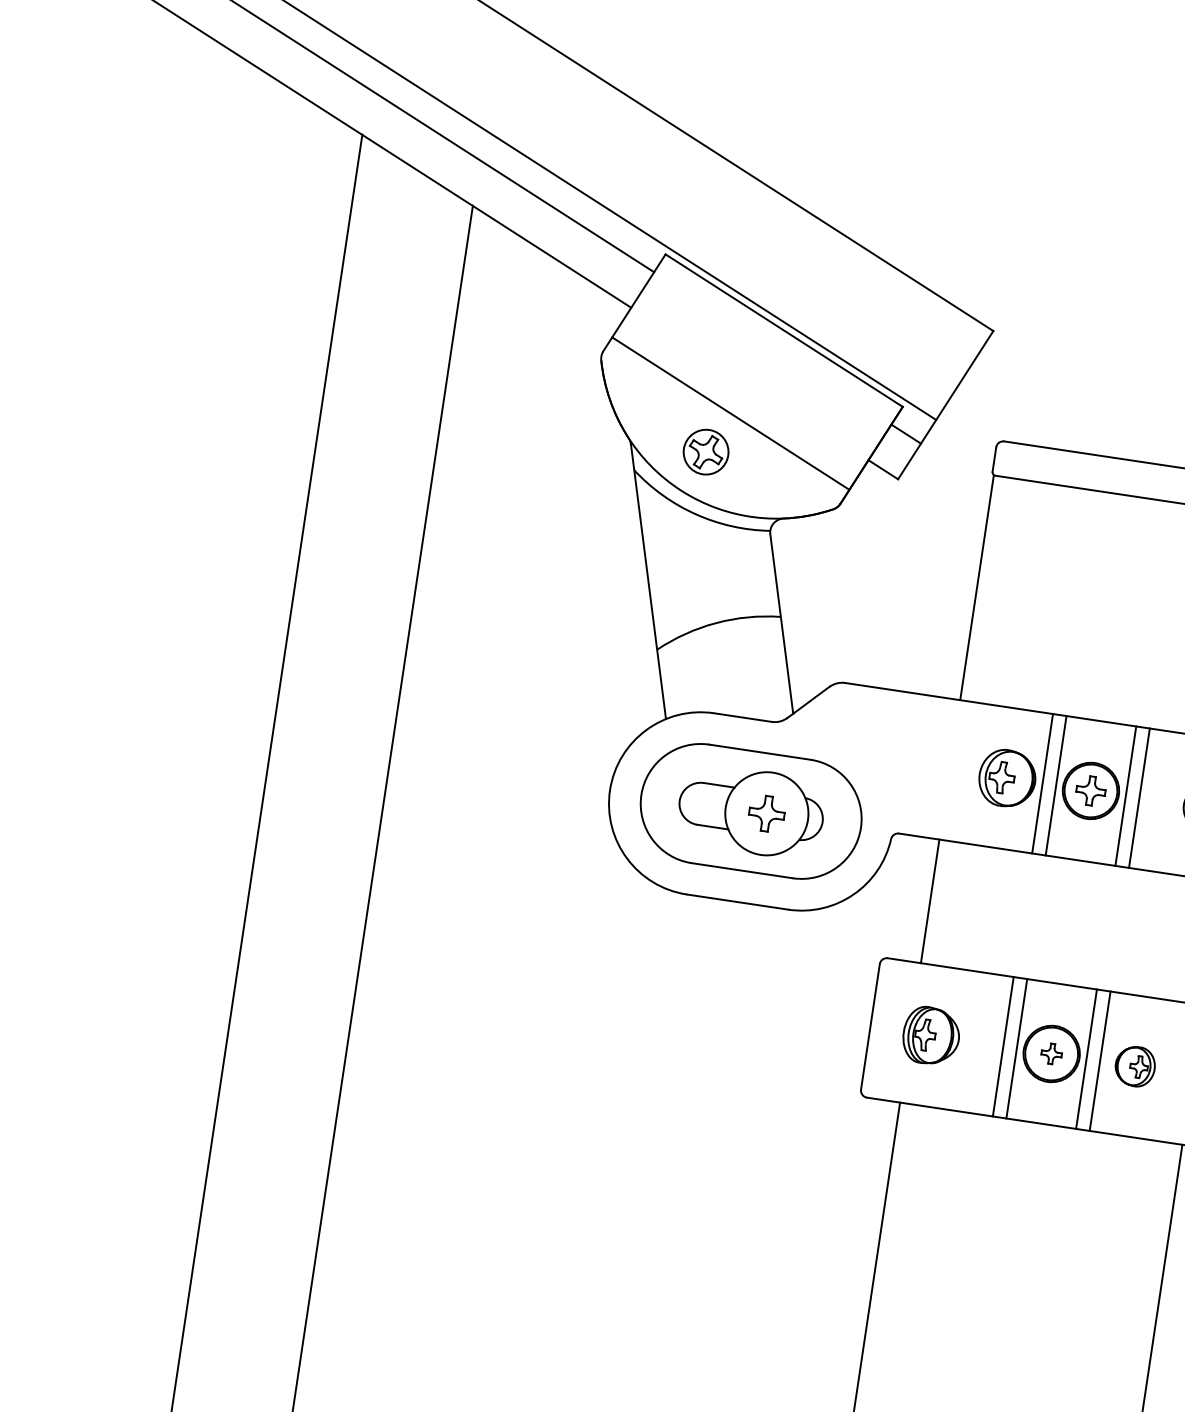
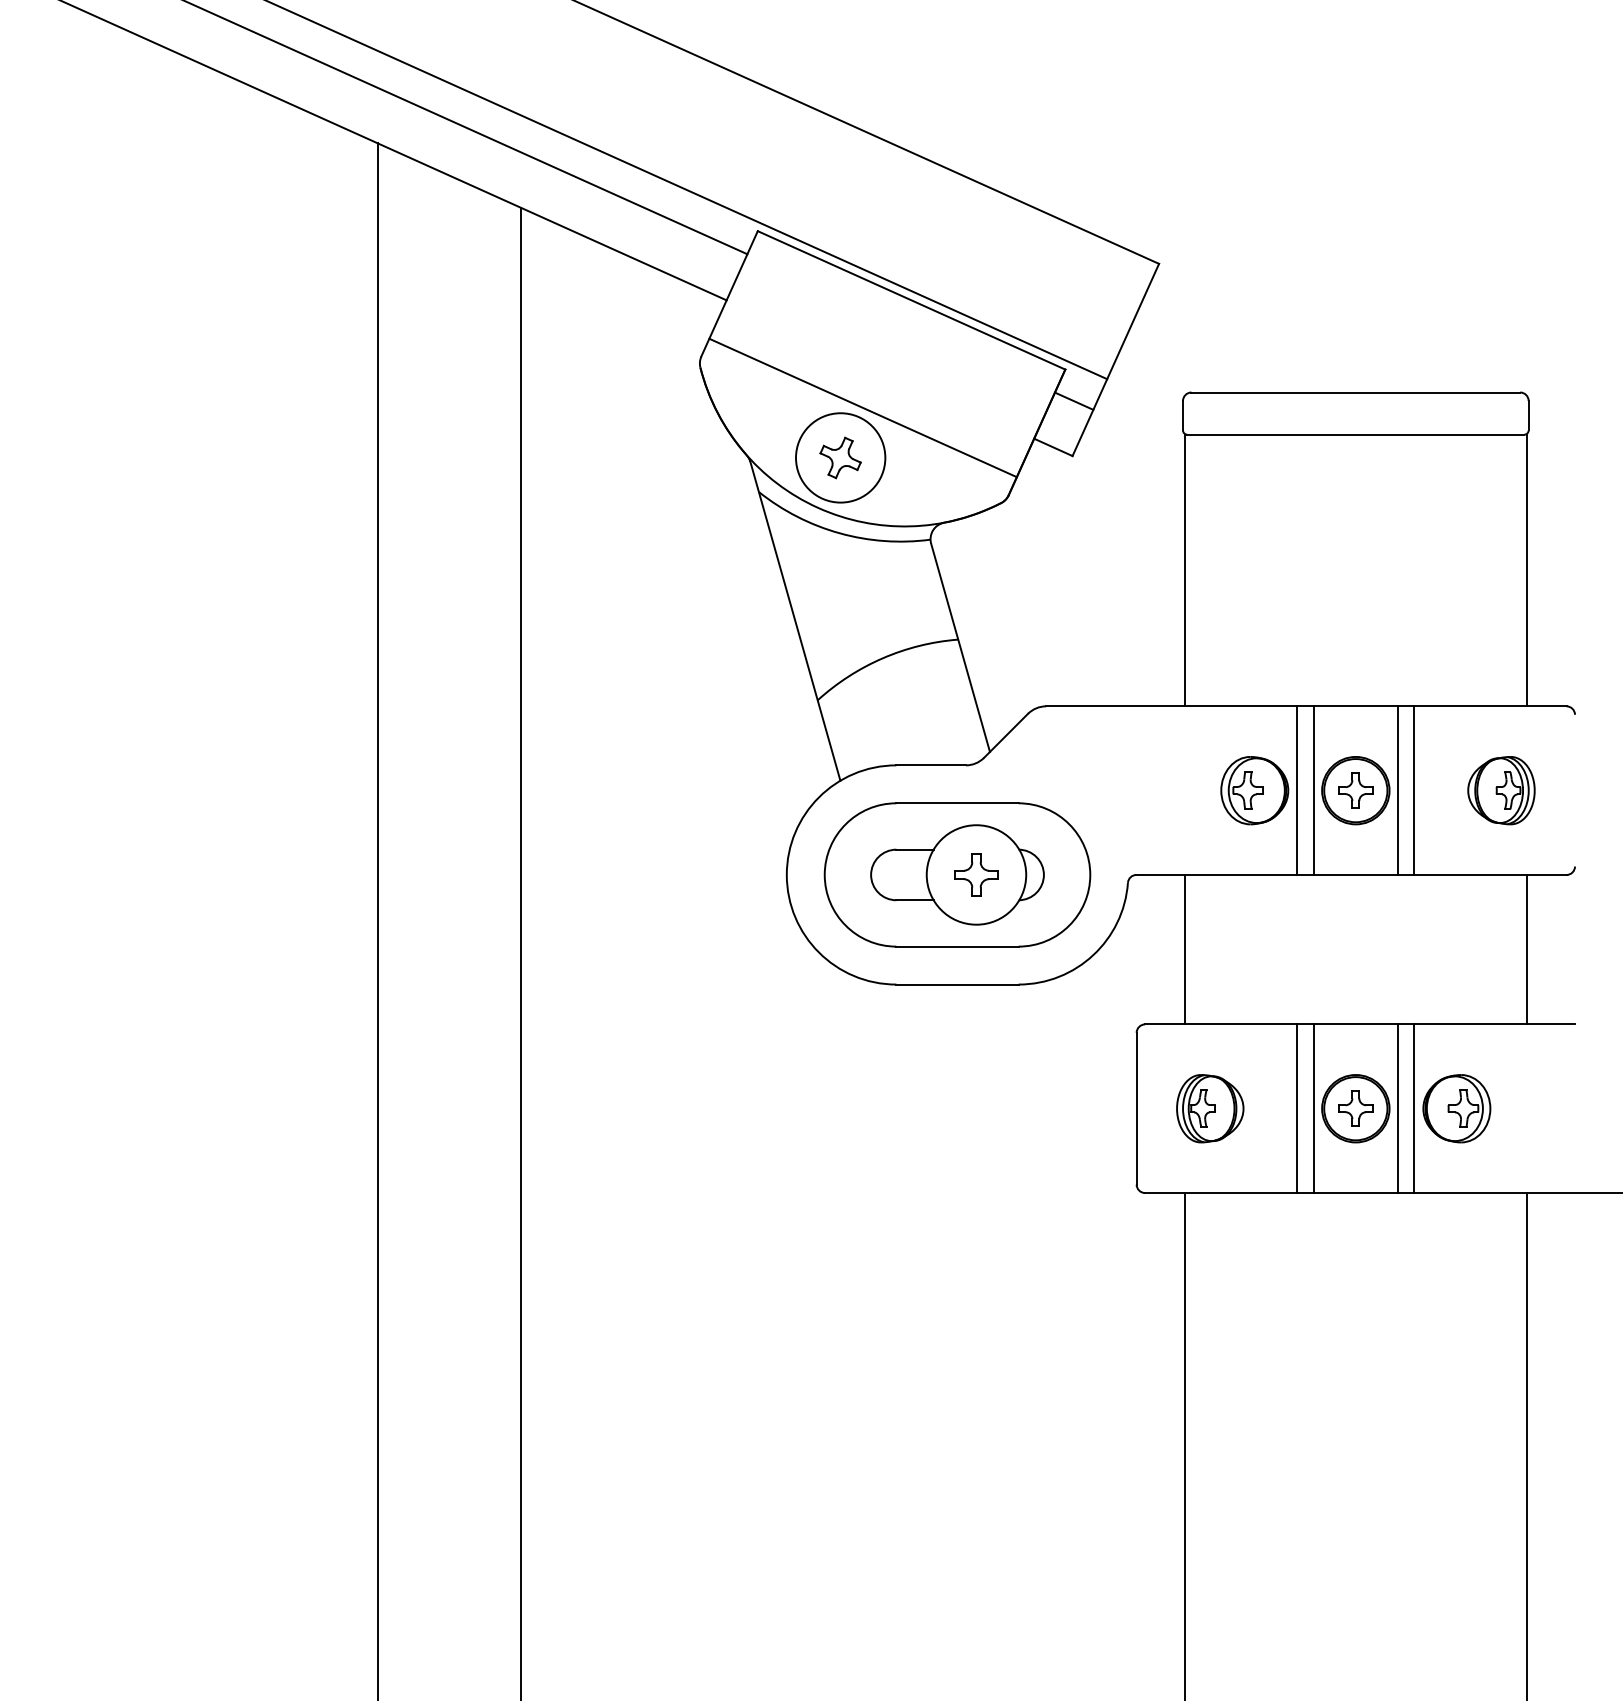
circle: (706, 451) -> (840, 457), size x1.67
part: (1051, 1053) -> (1355, 1108), size x1.43
part: (1134, 1066) -> (1456, 1108), size x1.43

